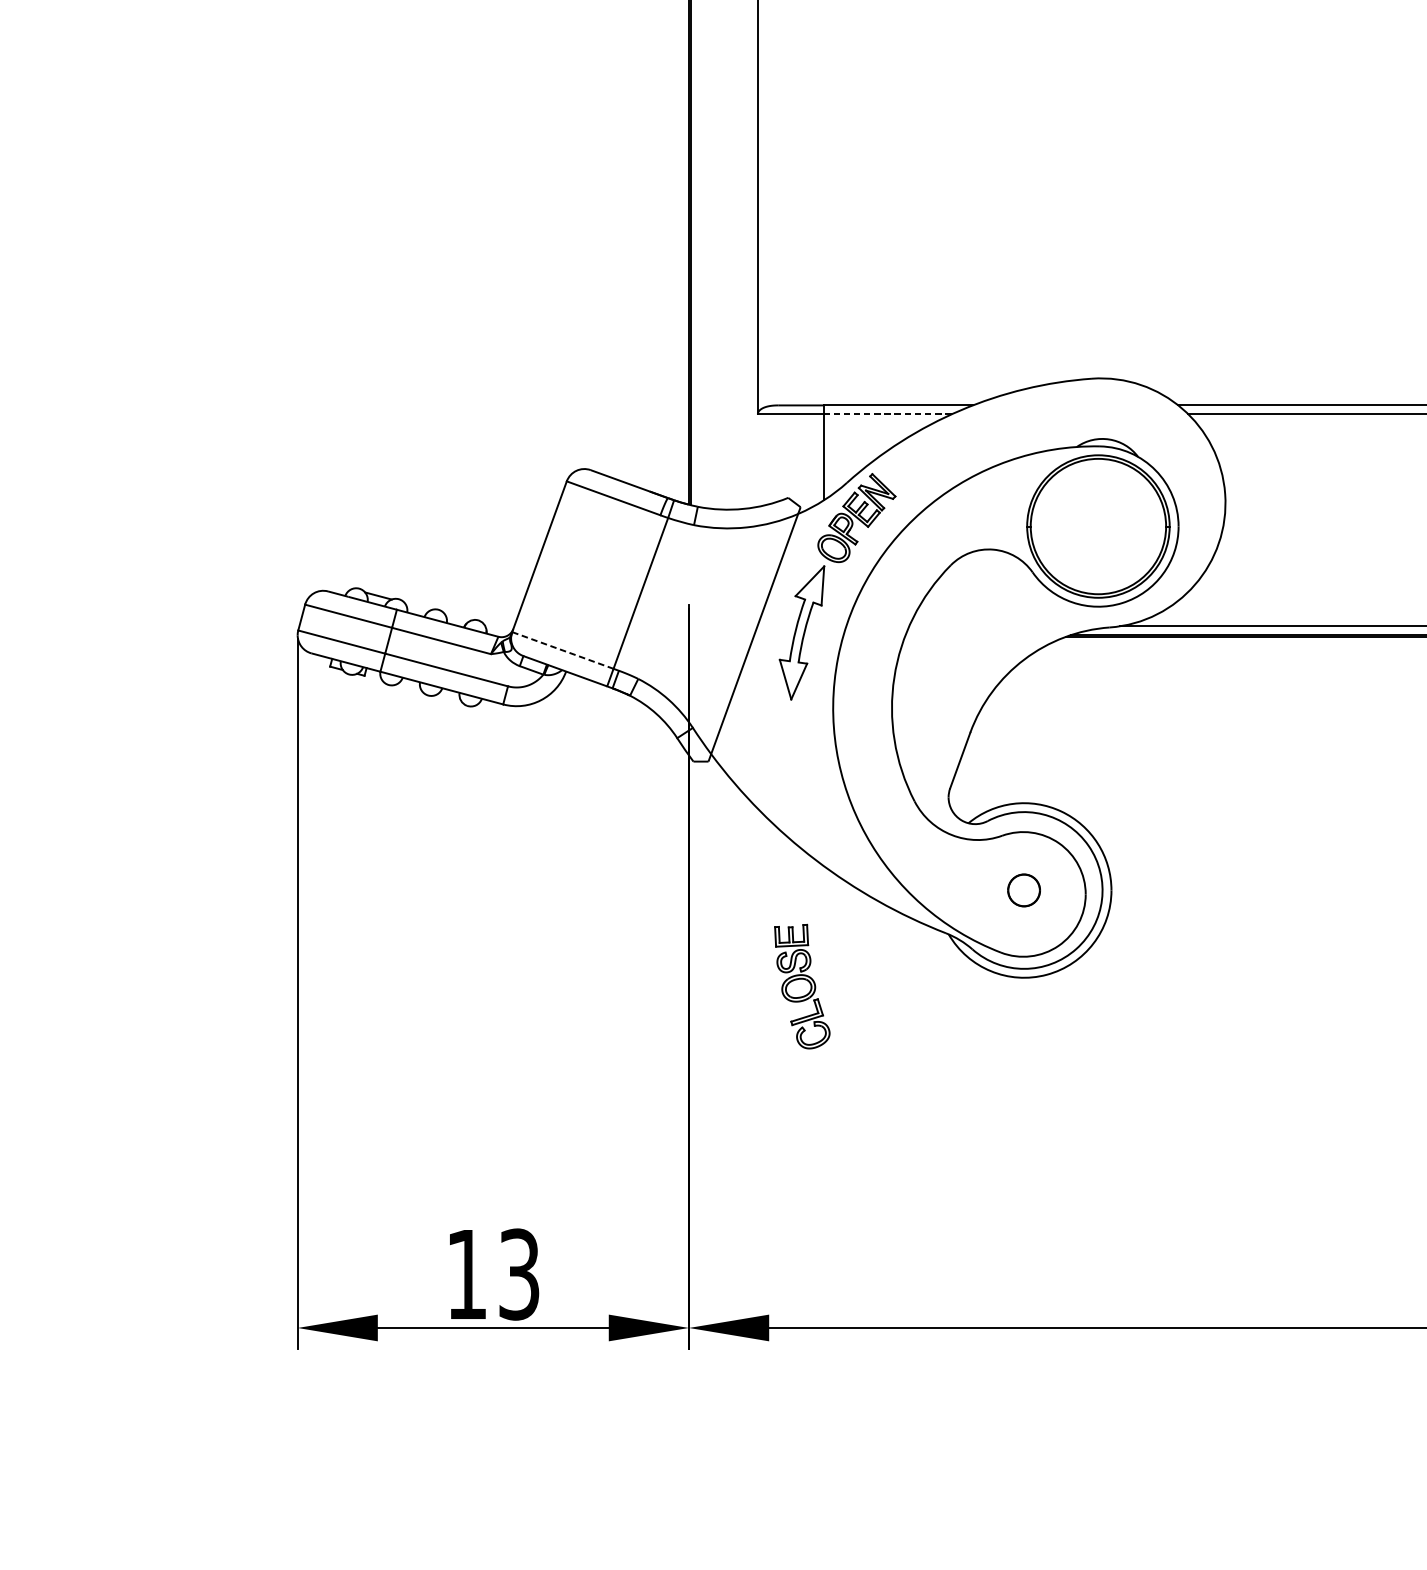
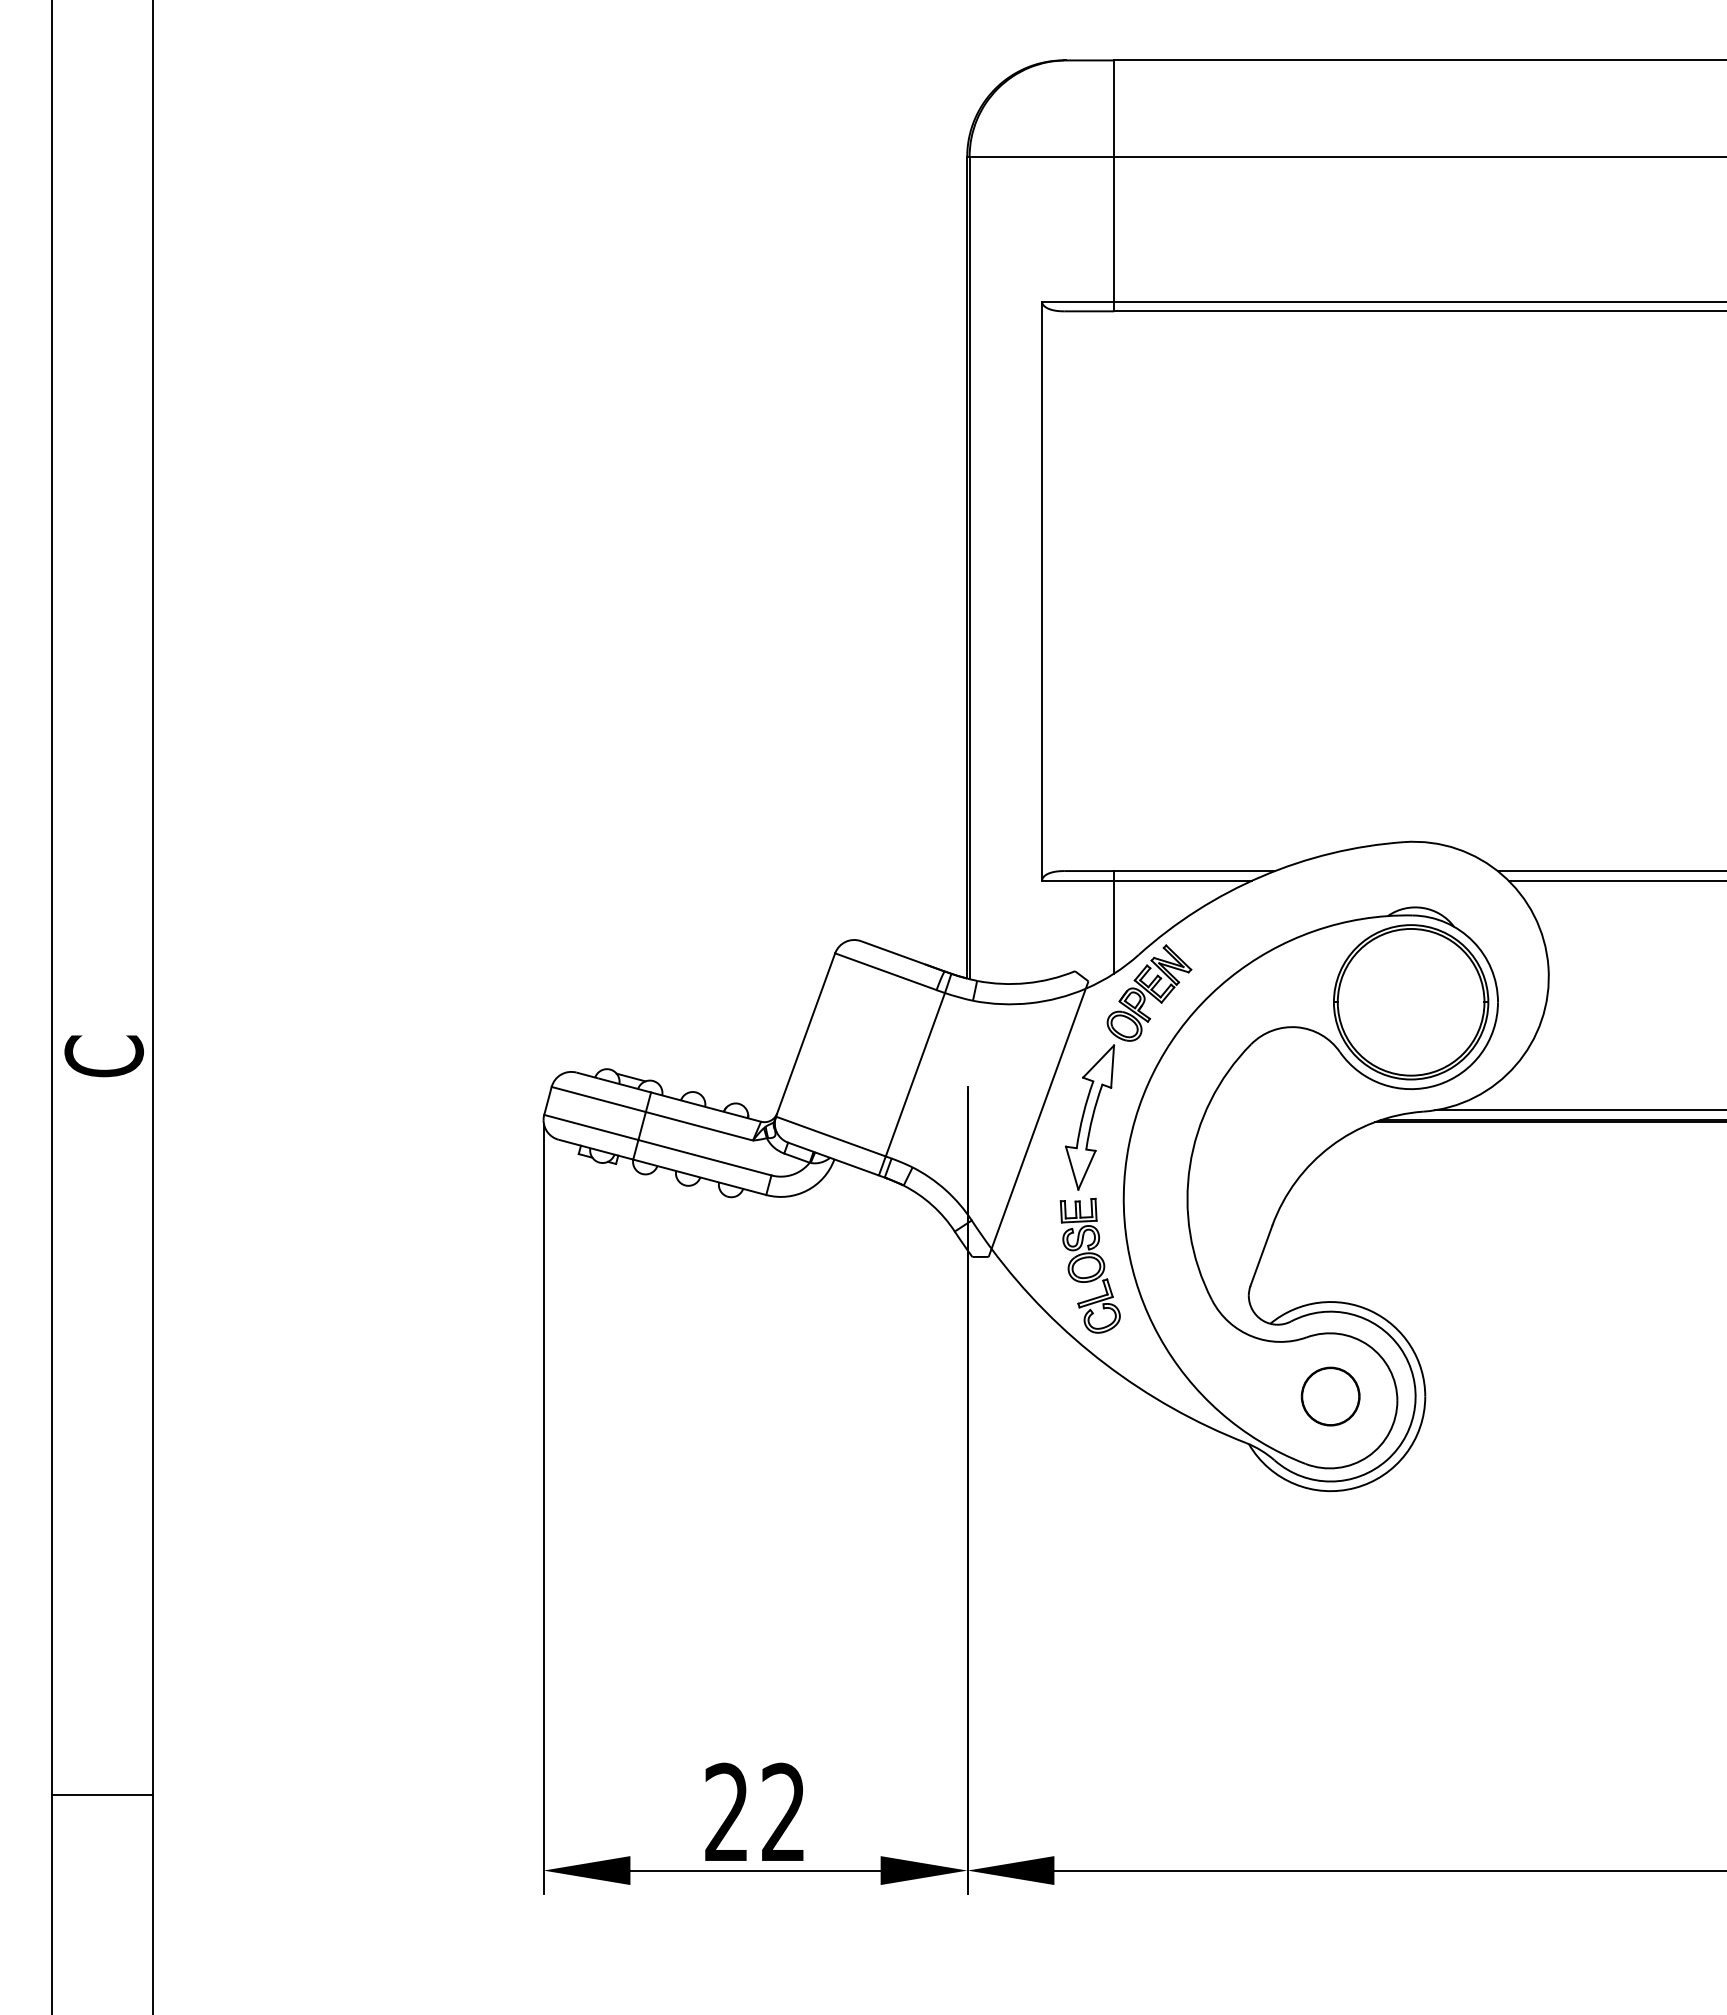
line: (888, 414) -> (1183, 880), dashed -> solid
line: (563, 650) -> (831, 1136), dashed -> solid
part: (1024, 890) -> (1330, 1396), size x1.67
part: (801, 986) -> (1089, 1265), moved
text: (493, 1274) -> (755, 1812), 13 -> 22

